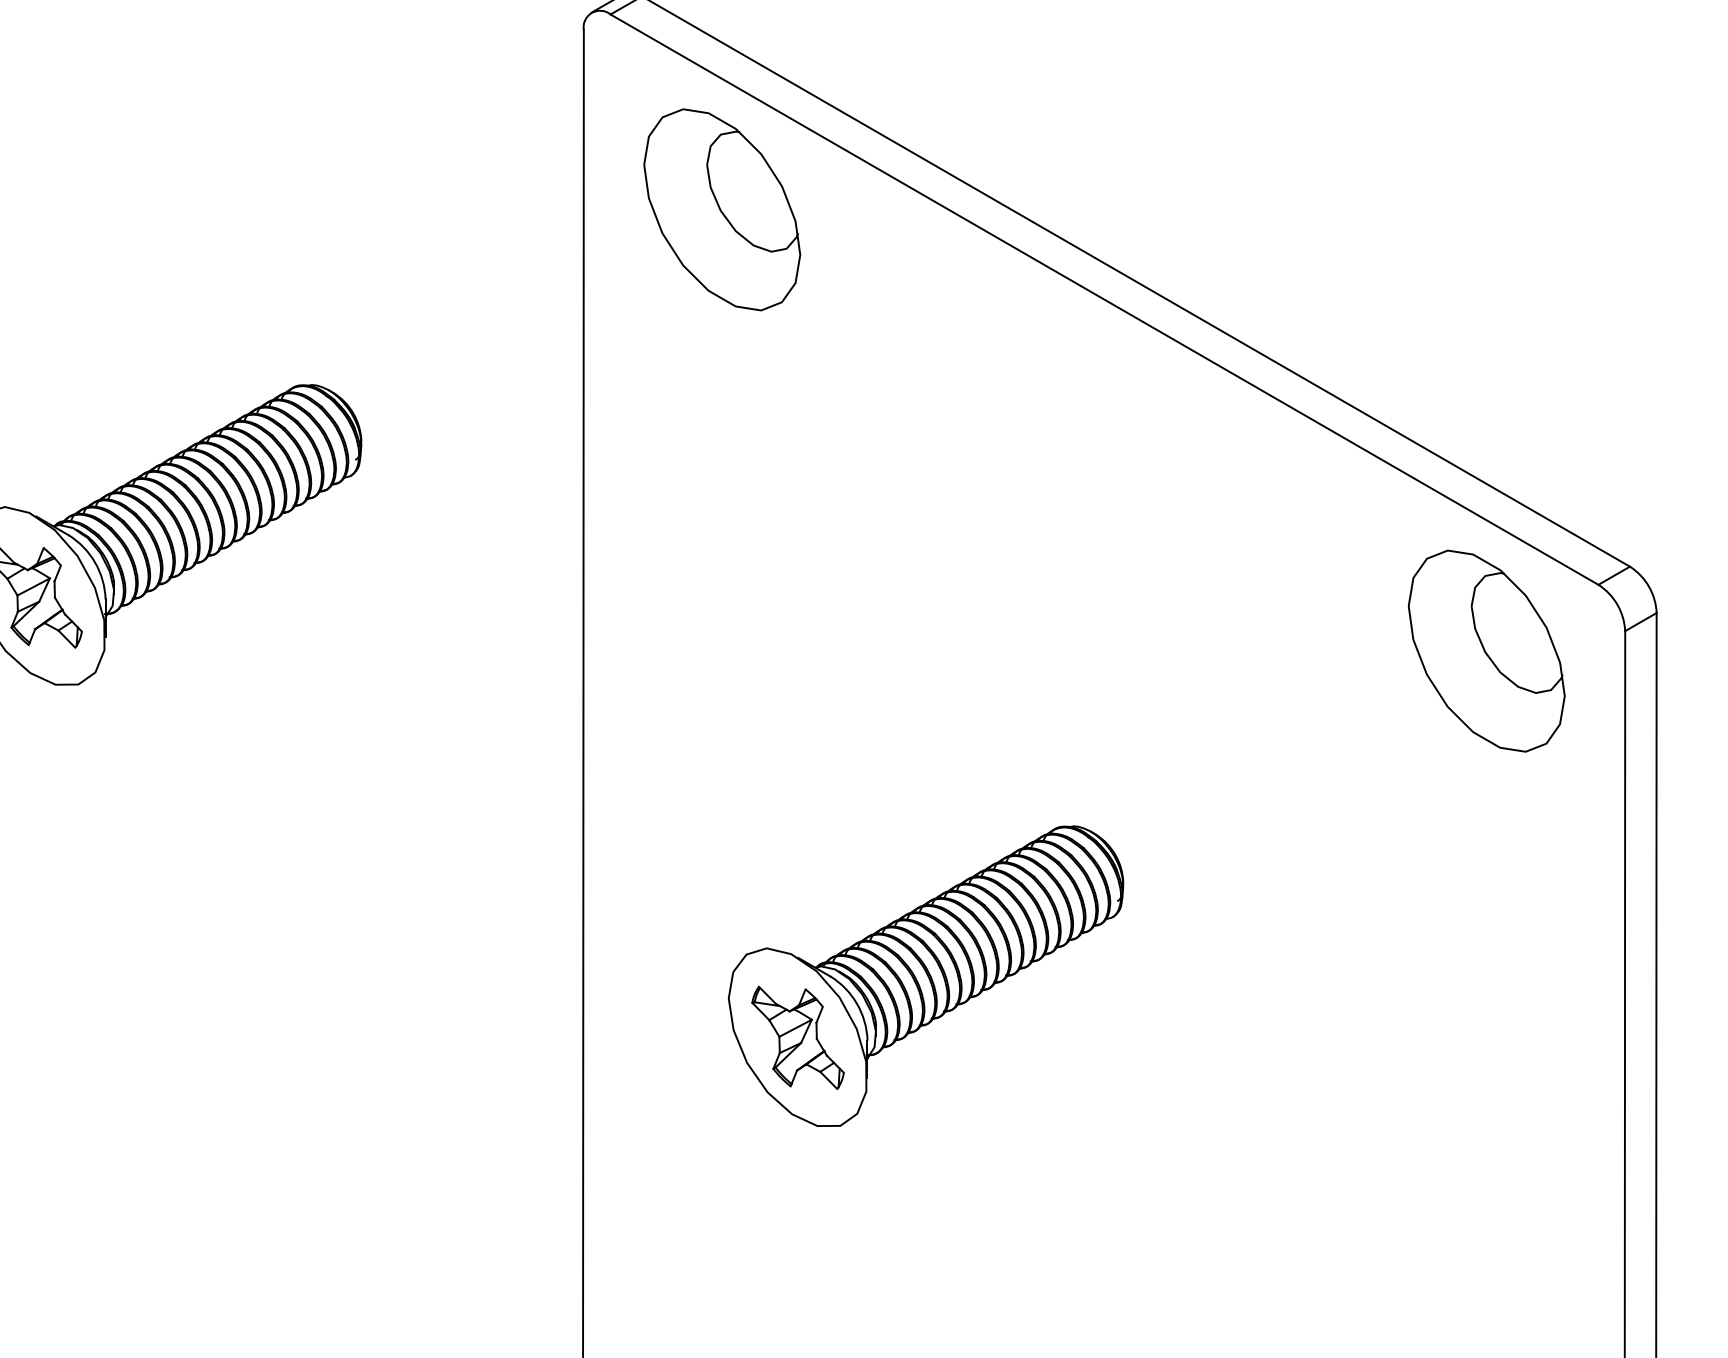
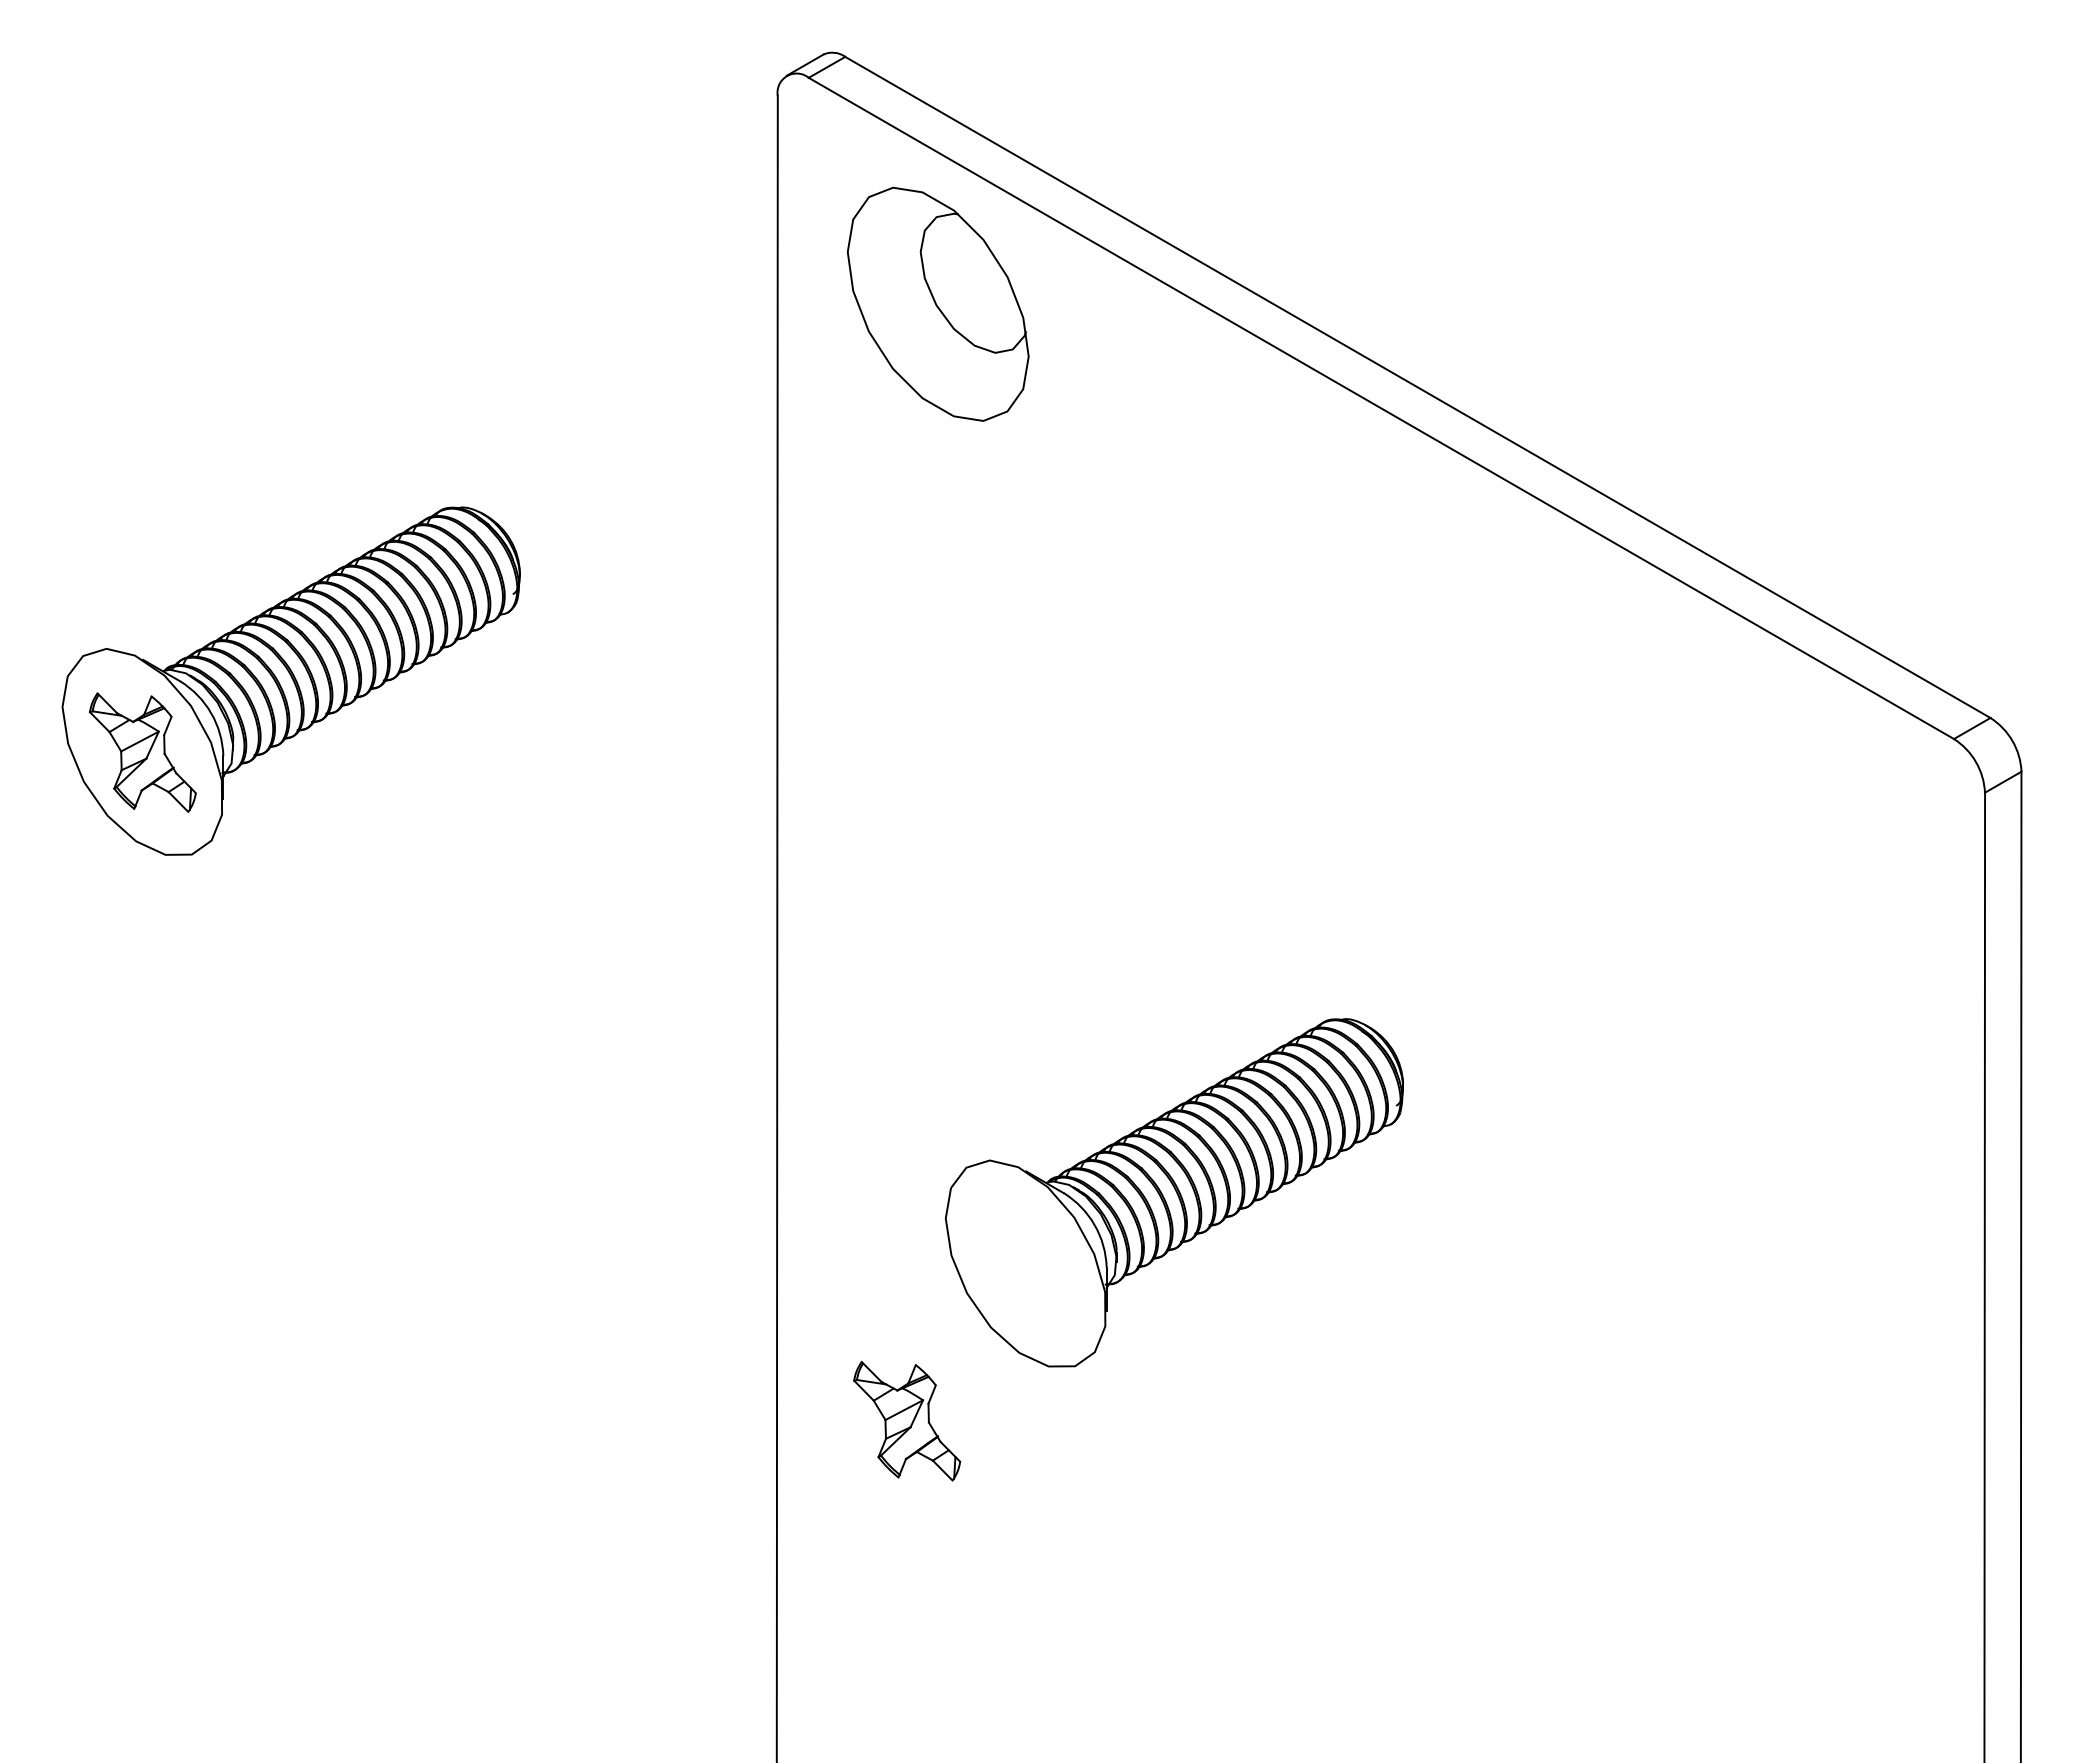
part: (1486, 650) -> (1824, 815), removed
part: (798, 1038) -> (907, 1421), moved

